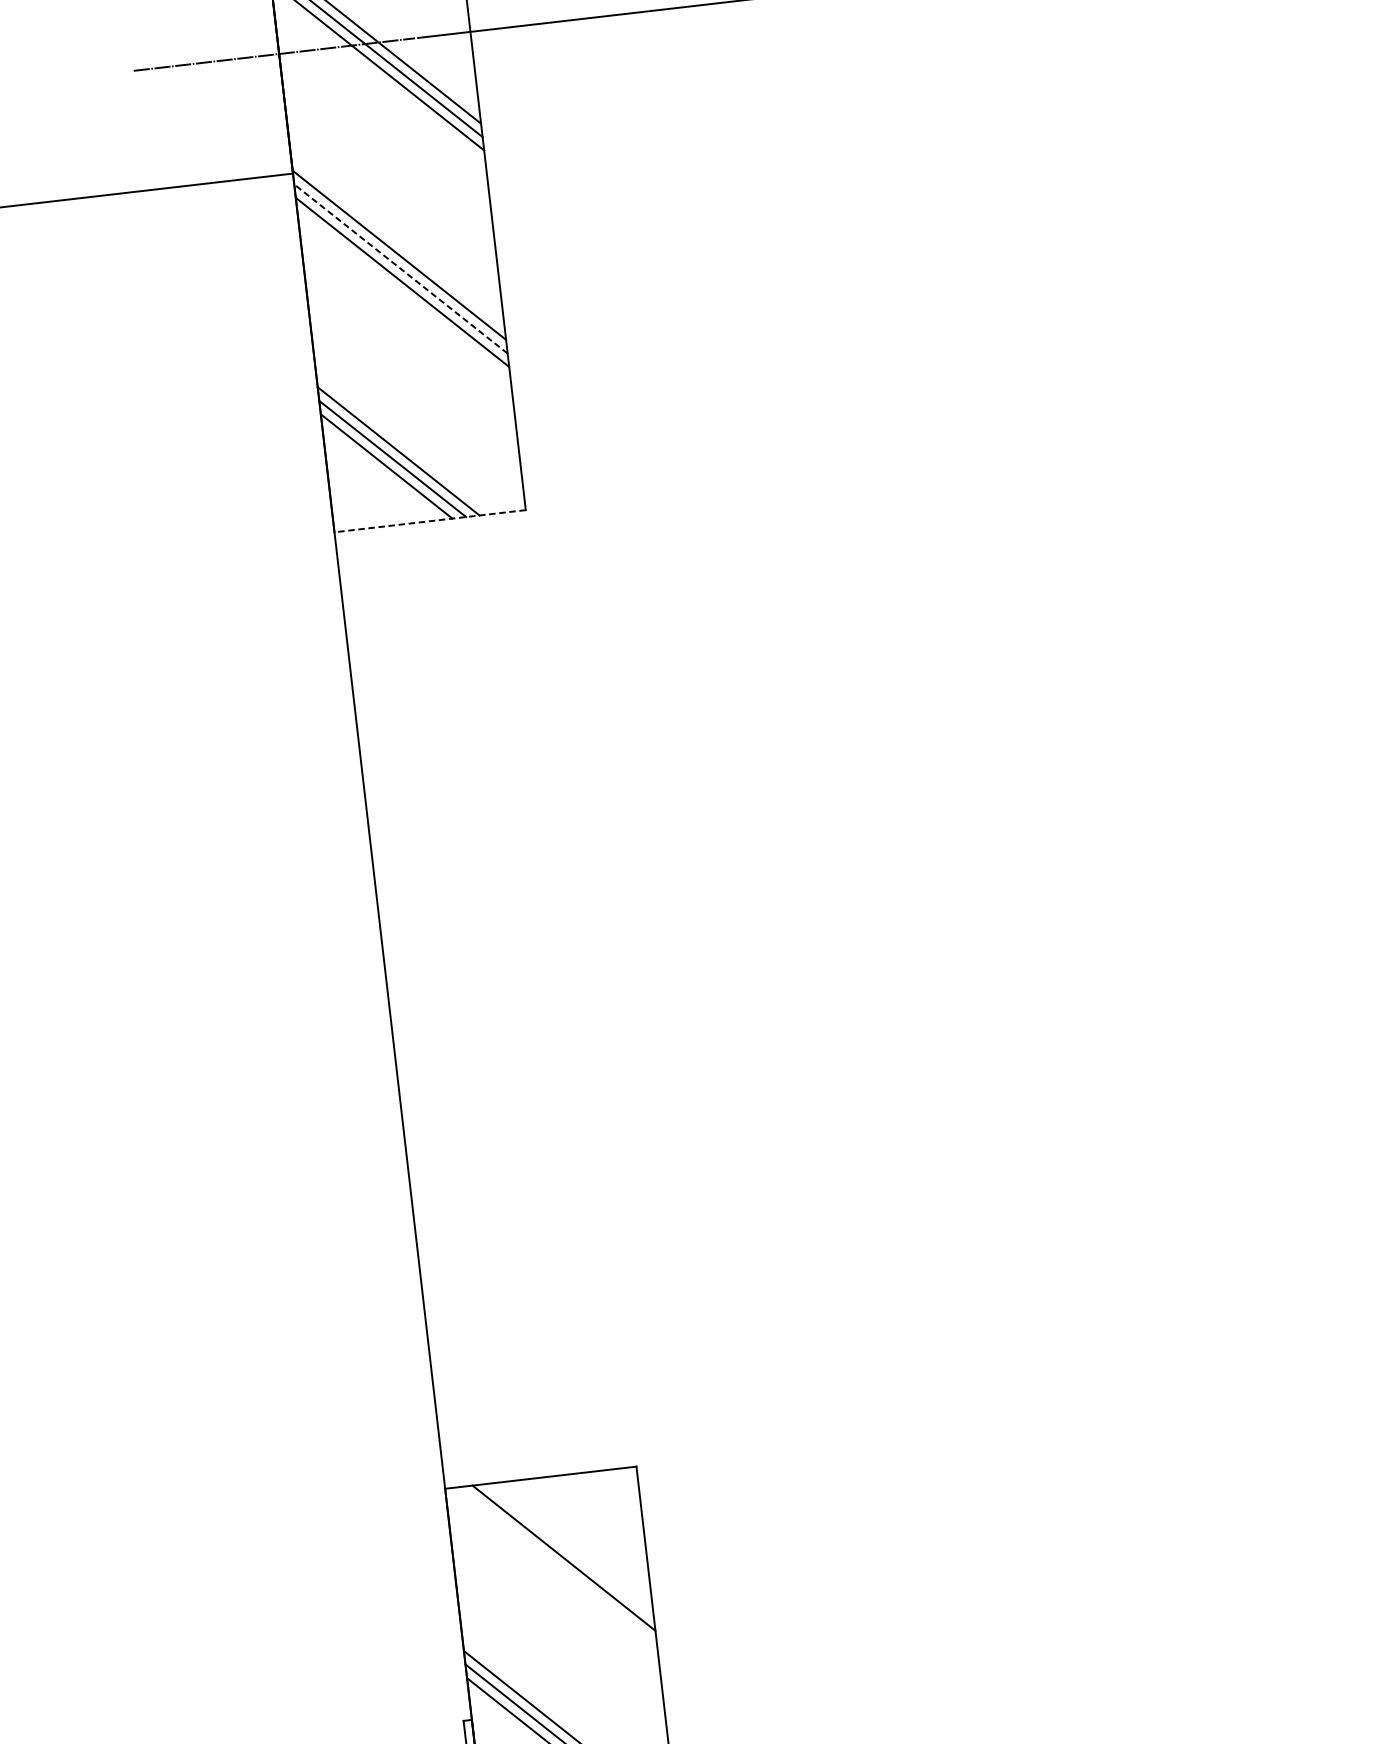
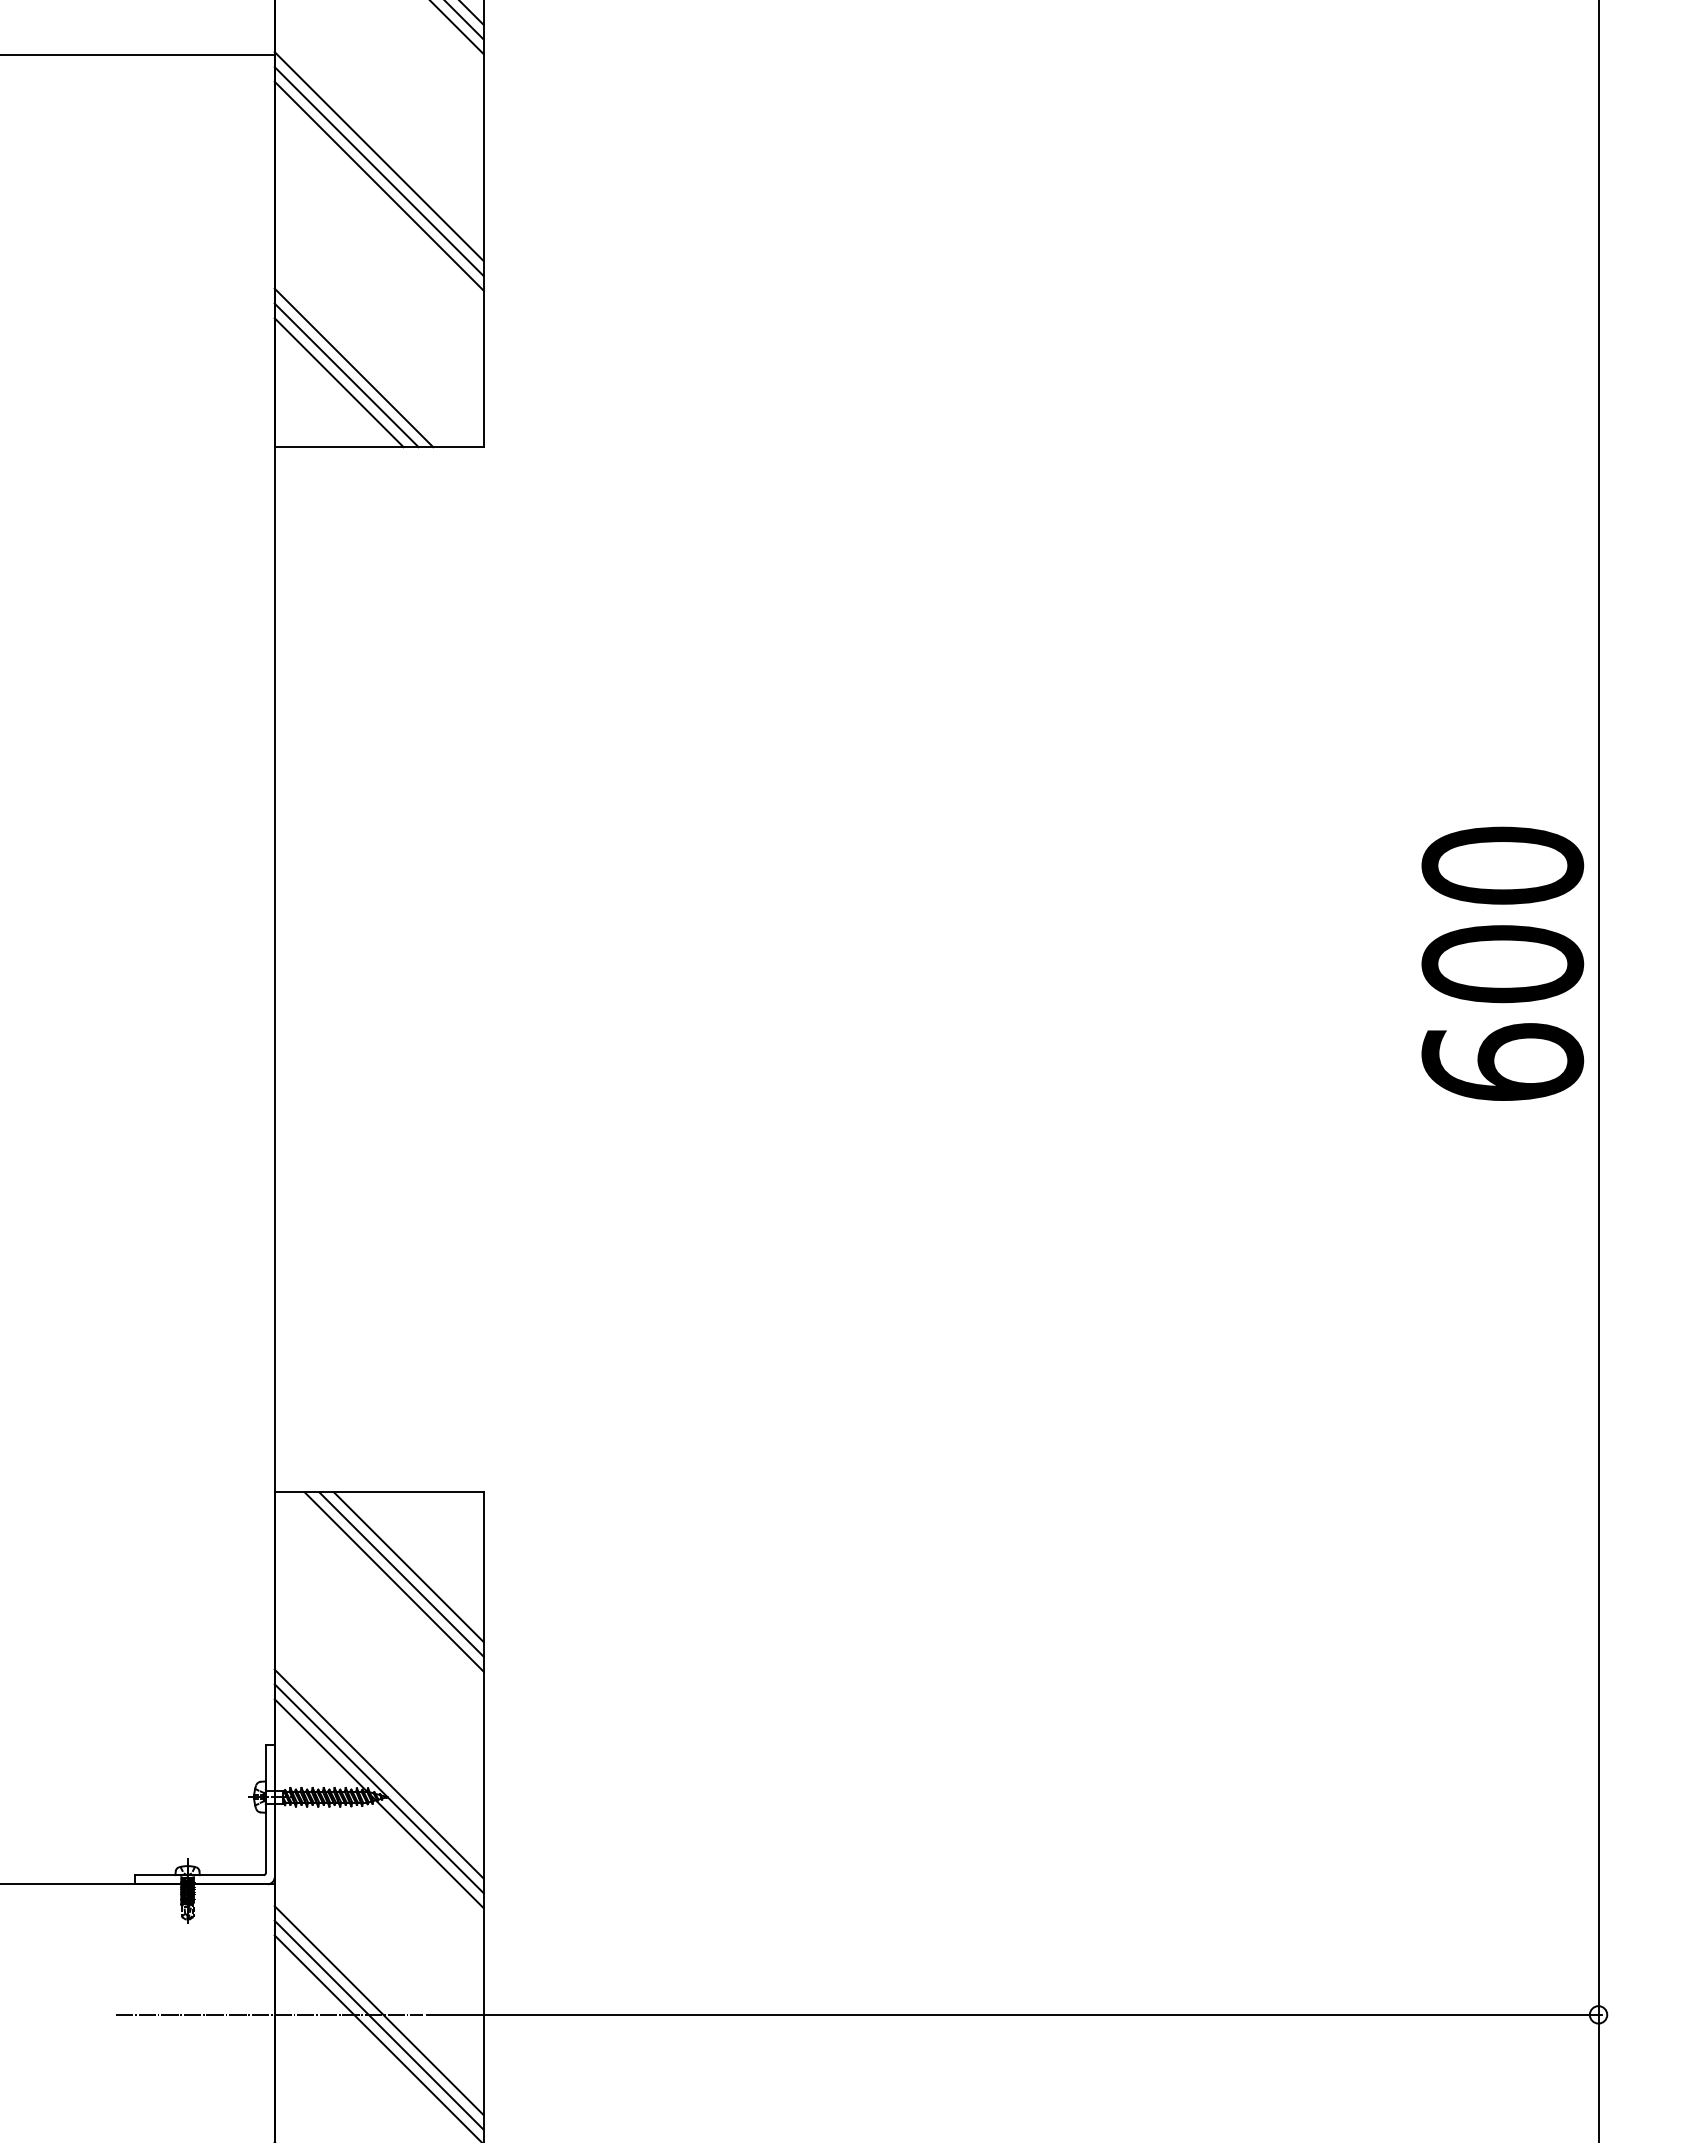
line: (401, 268) -> (379, 171), dashed -> solid
line: (430, 521) -> (379, 447), dashed -> solid
line: (575, 1543) -> (408, 1567), added
line: (569, 1550) -> (401, 1574), added

